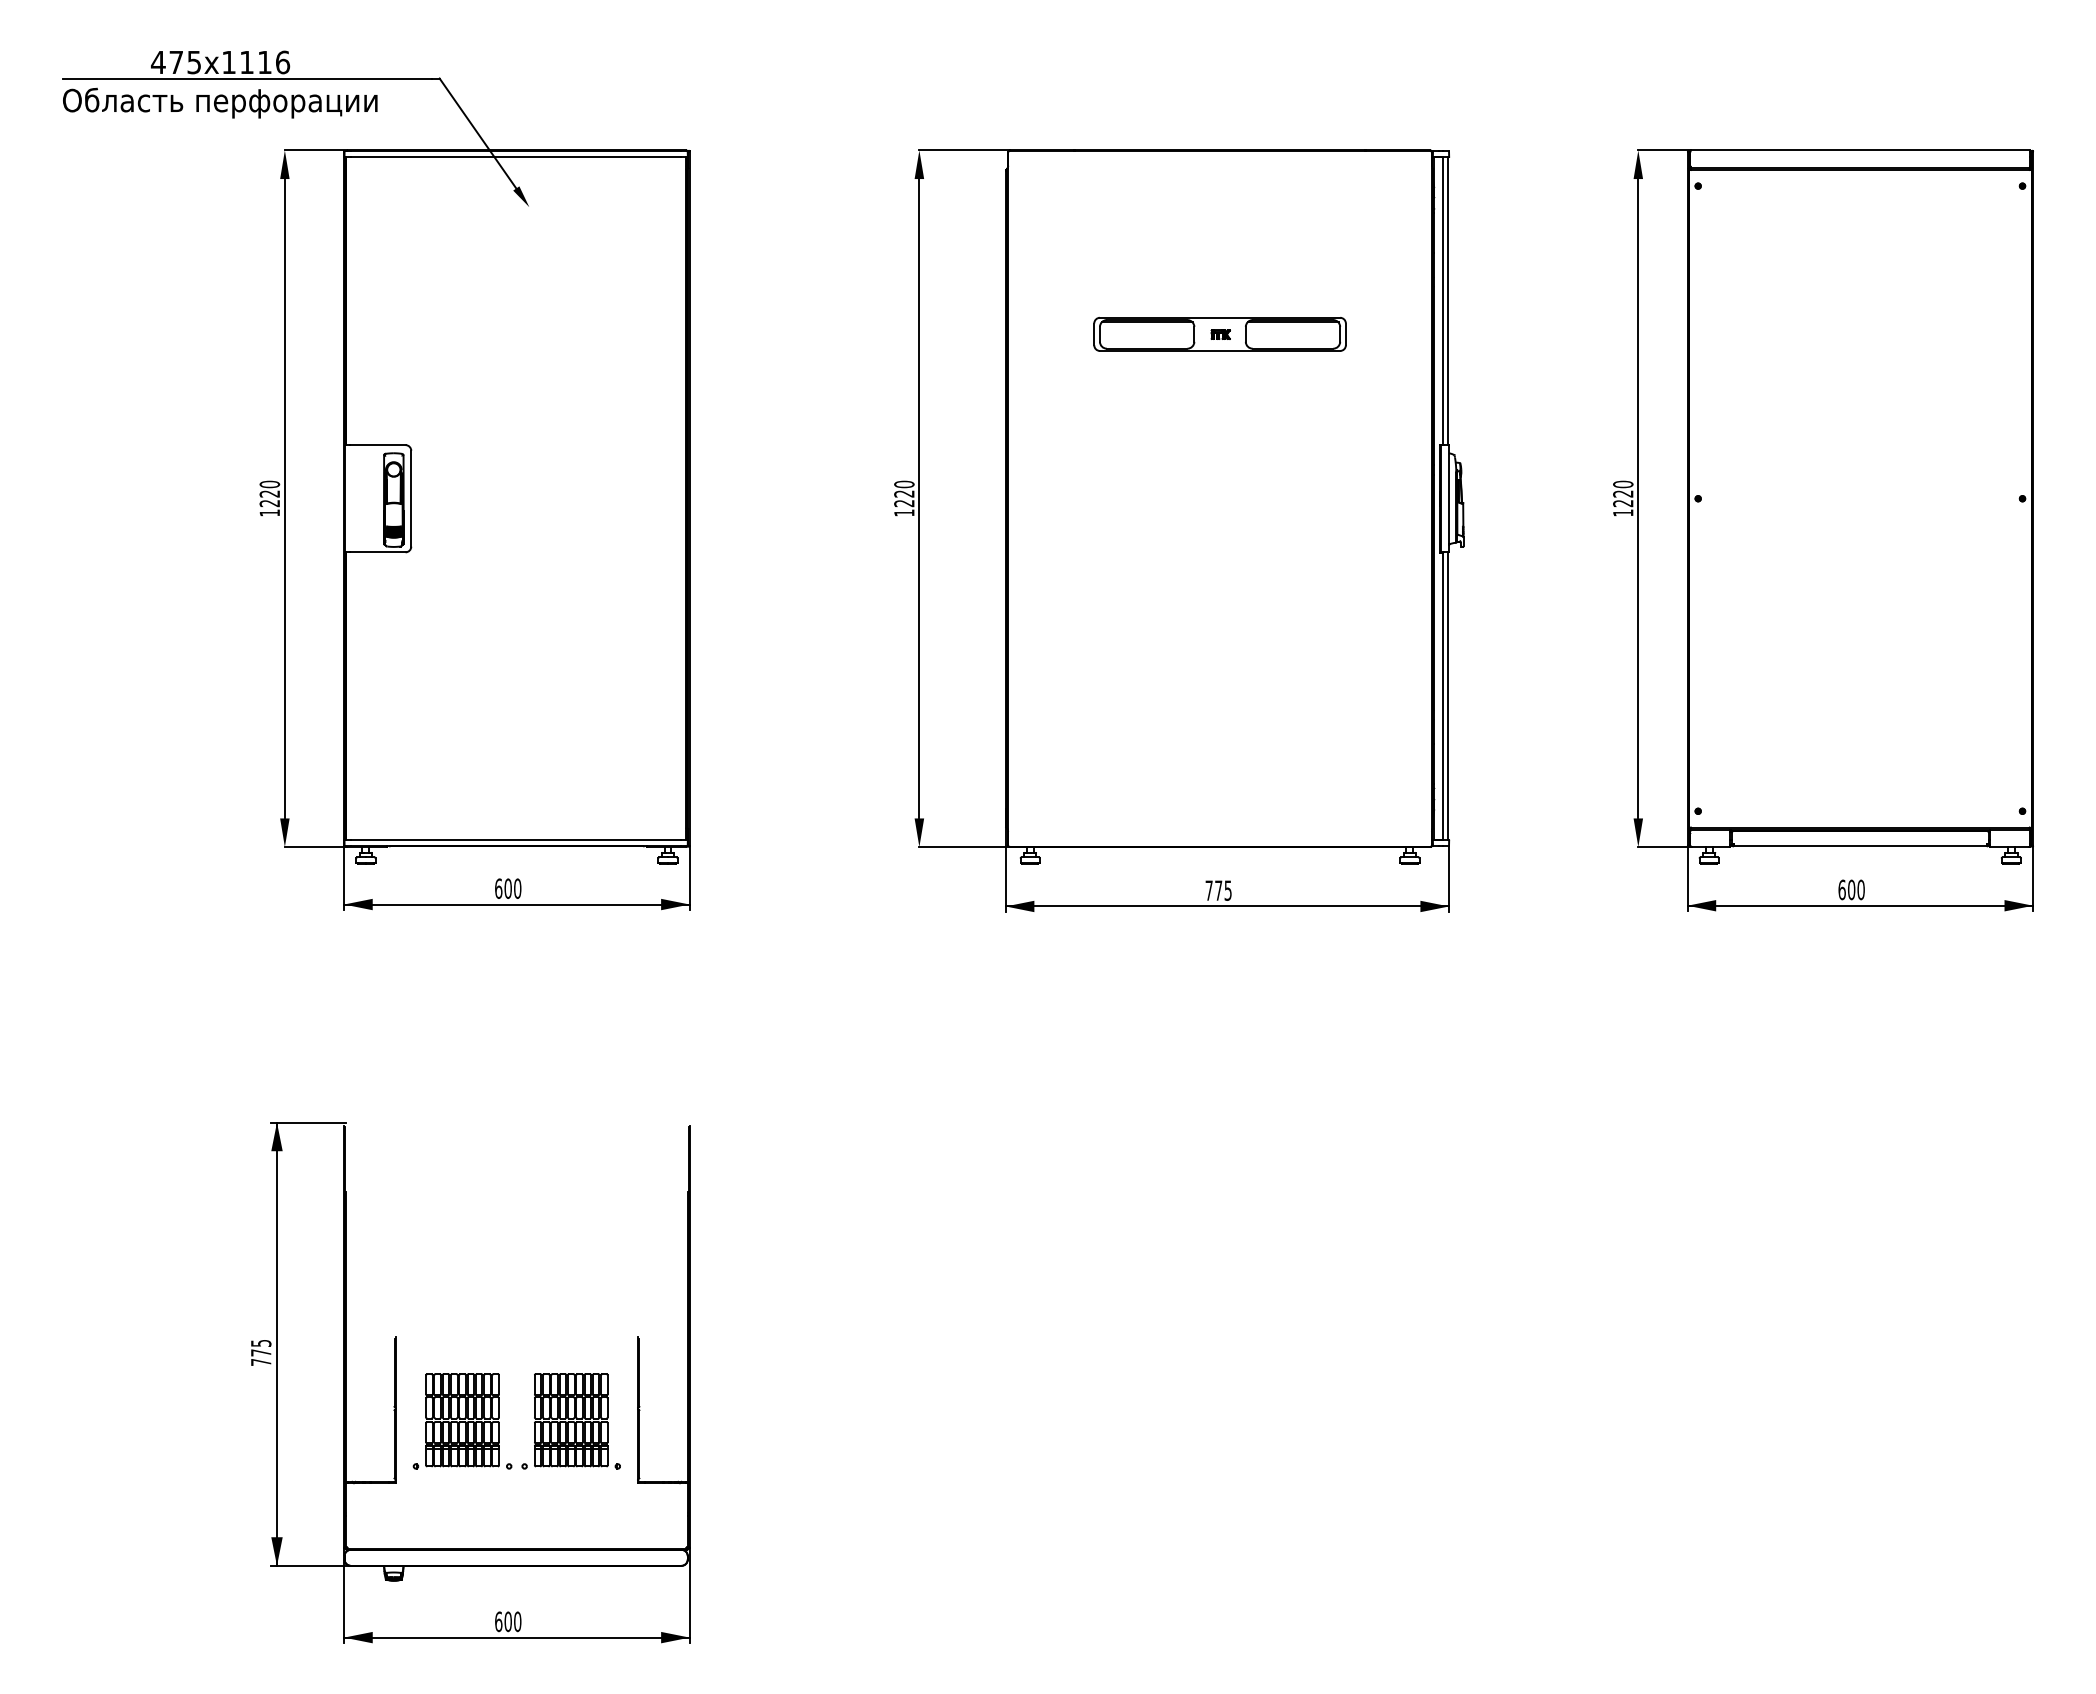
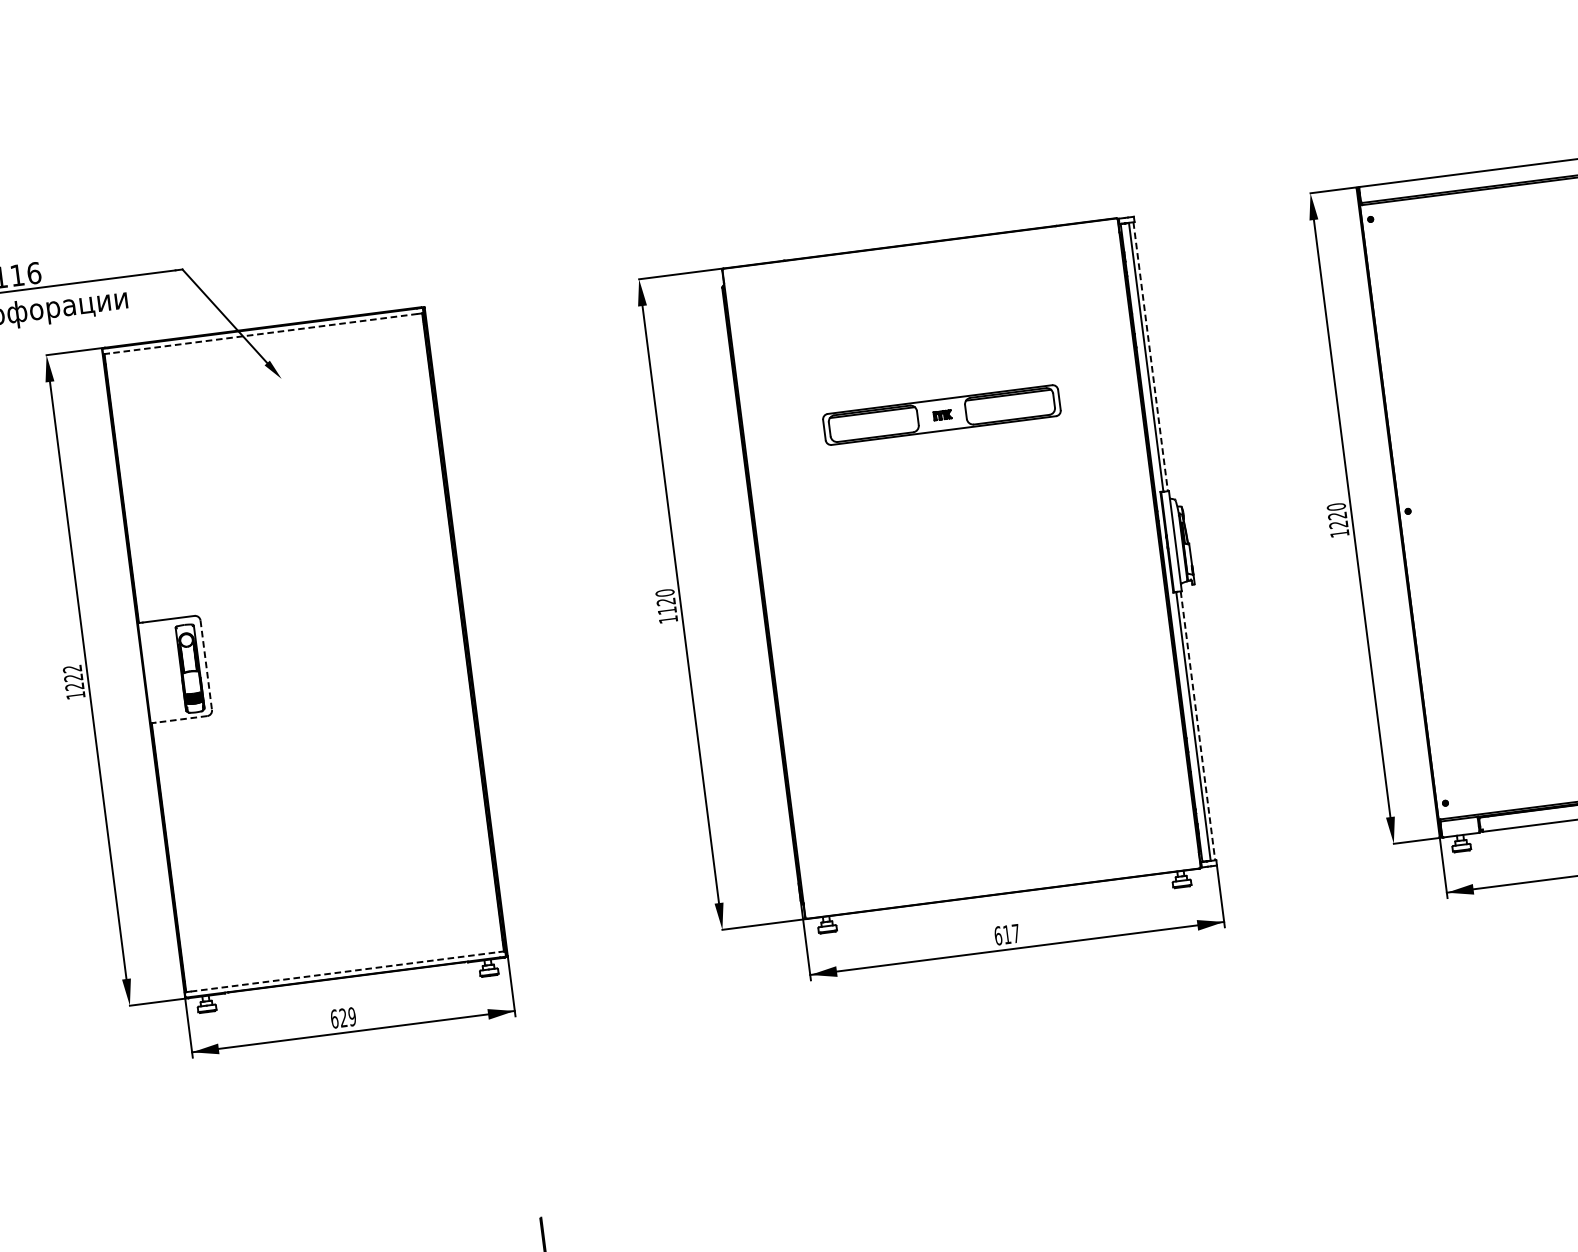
line: (515, 157) -> (262, 334), solid -> dashed
line: (1447, 301) -> (1150, 357), solid -> dashed
text: (269, 484) -> (72, 668), 1220 -> 1222
line: (411, 498) -> (206, 665), solid -> dashed
text: (904, 503) -> (667, 610), 1220 -> 1120
line: (377, 552) -> (181, 719), solid -> dashed
line: (1447, 696) -> (1197, 726), solid -> dashed
line: (516, 840) -> (345, 971), solid -> dashed
text: (512, 888) -> (347, 1017), 600 -> 629
text: (1218, 890) -> (1006, 934), 775 -> 617

